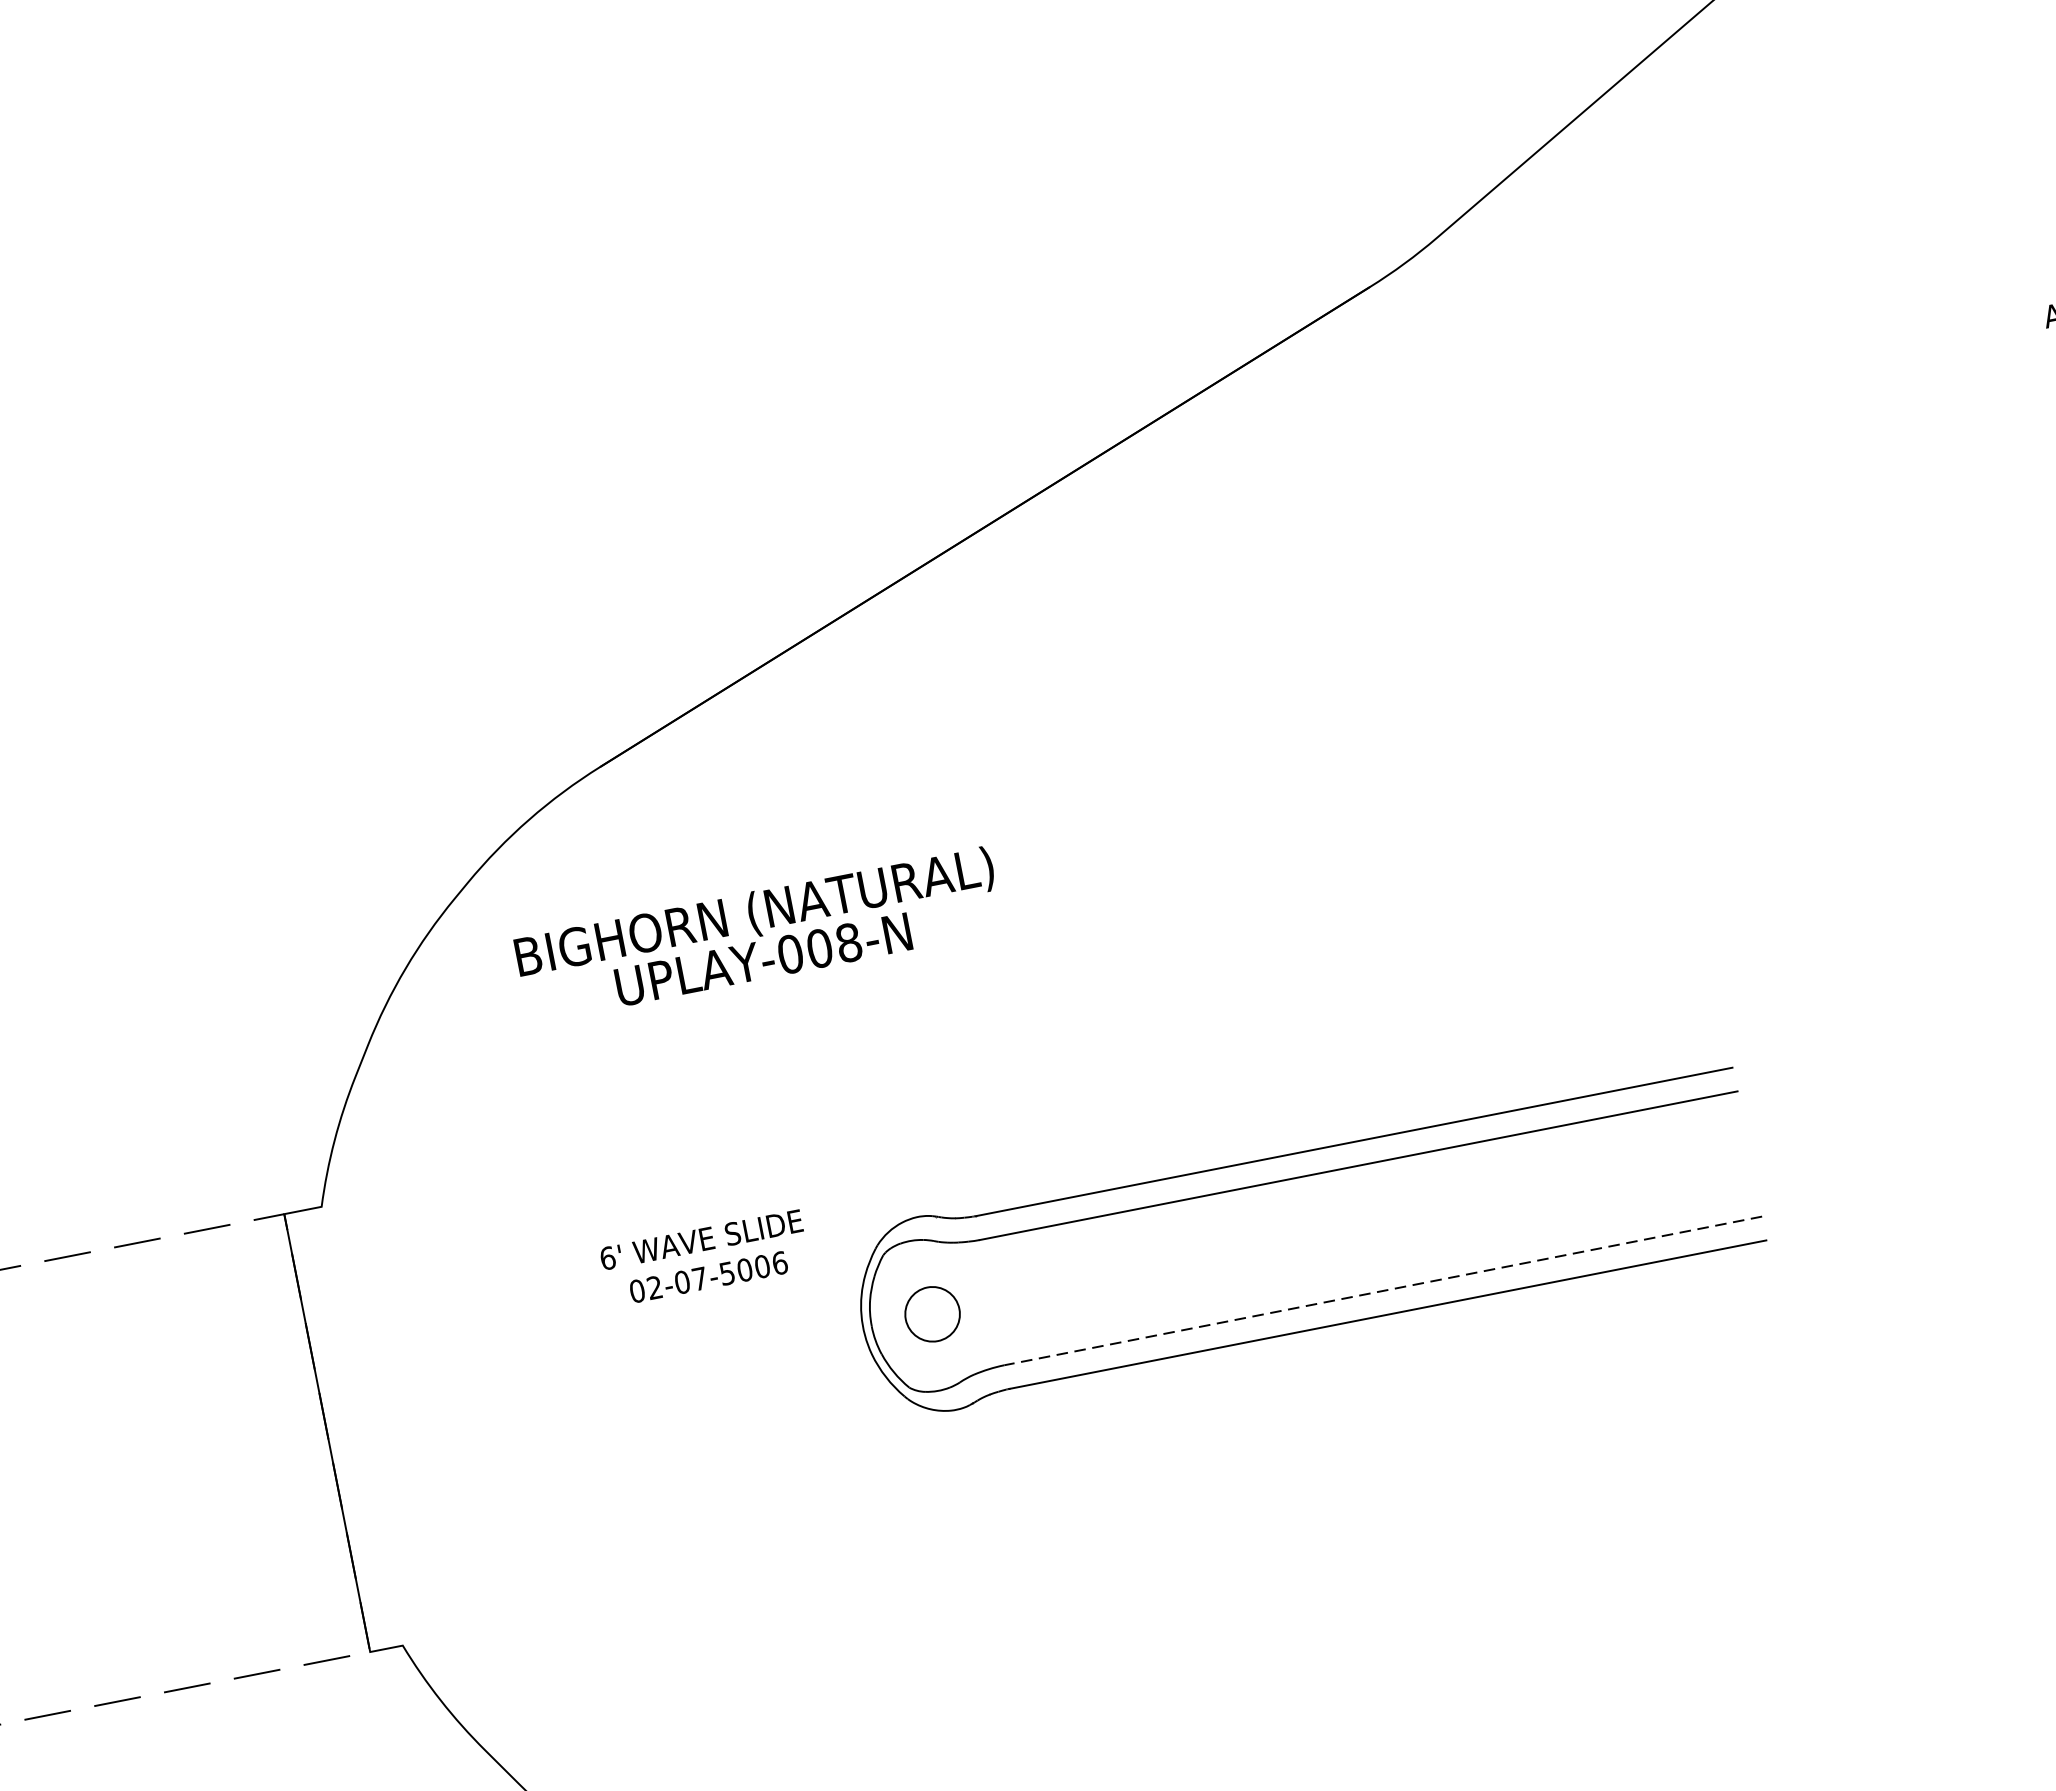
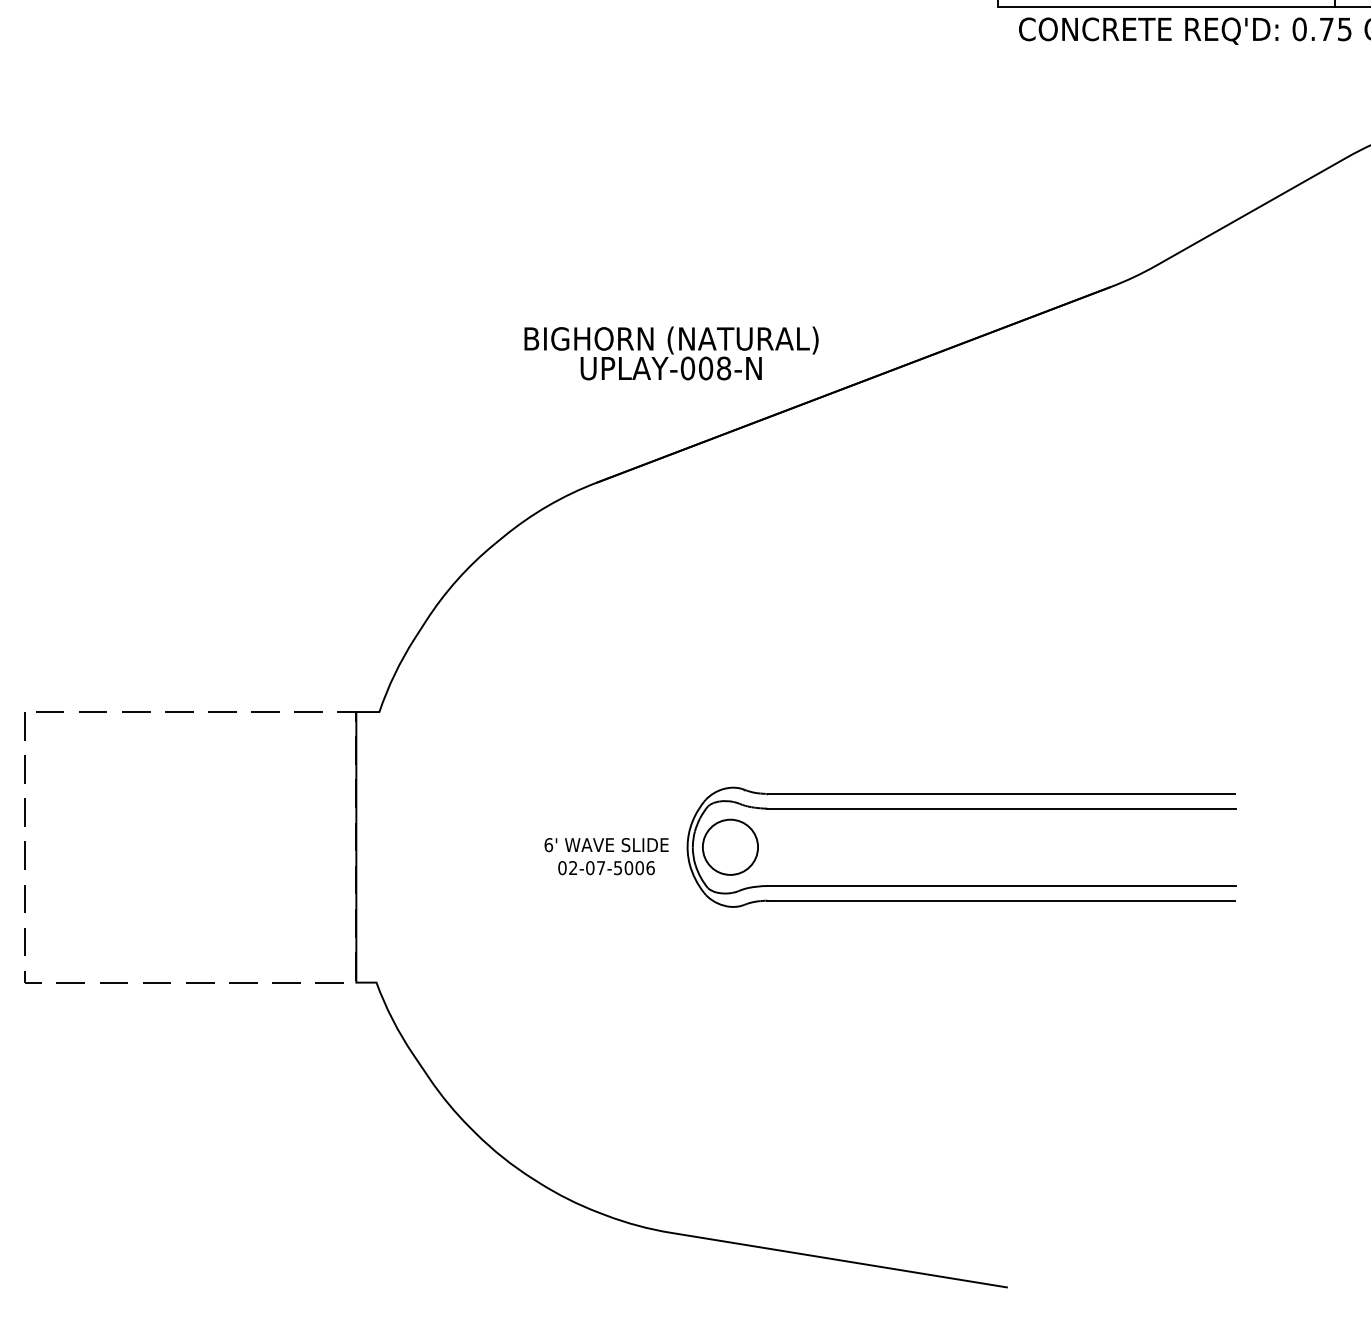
text: (759, 935) -> (671, 353), moved
text: (704, 1258) -> (606, 856), moved
line: (1382, 1291) -> (1000, 886), dashed -> solid
circle: (932, 1312) -> (730, 846), size x1.67

